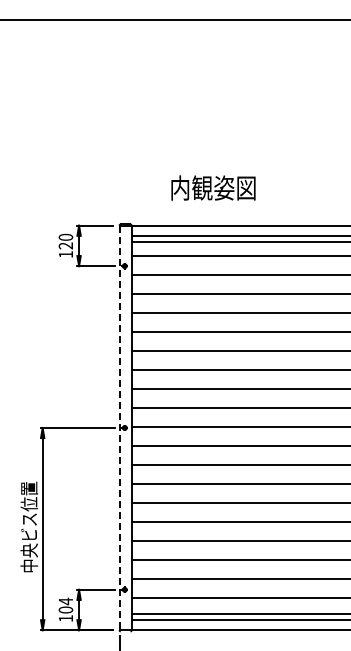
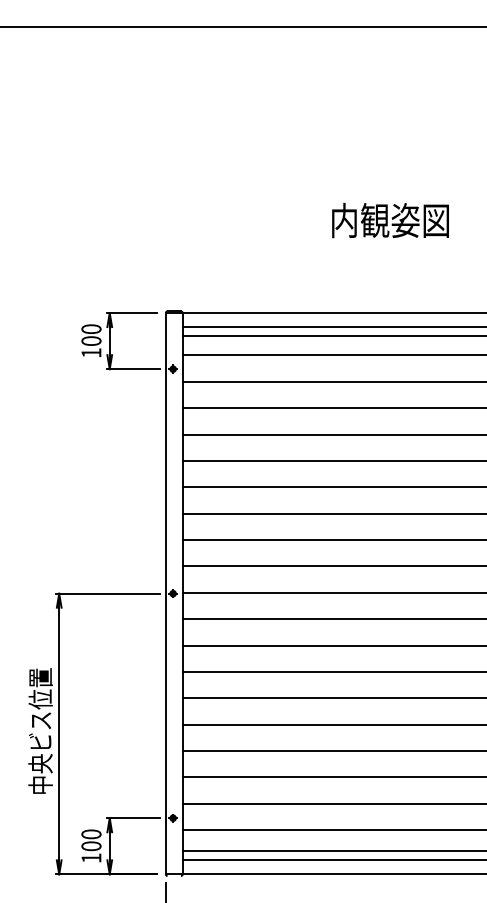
text: (213, 187) -> (390, 219), moved
text: (65, 245) -> (90, 340), 120 -> 100
line: (119, 428) -> (165, 594), dashed -> solid
text: (65, 601) -> (90, 834), 104 -> 100

